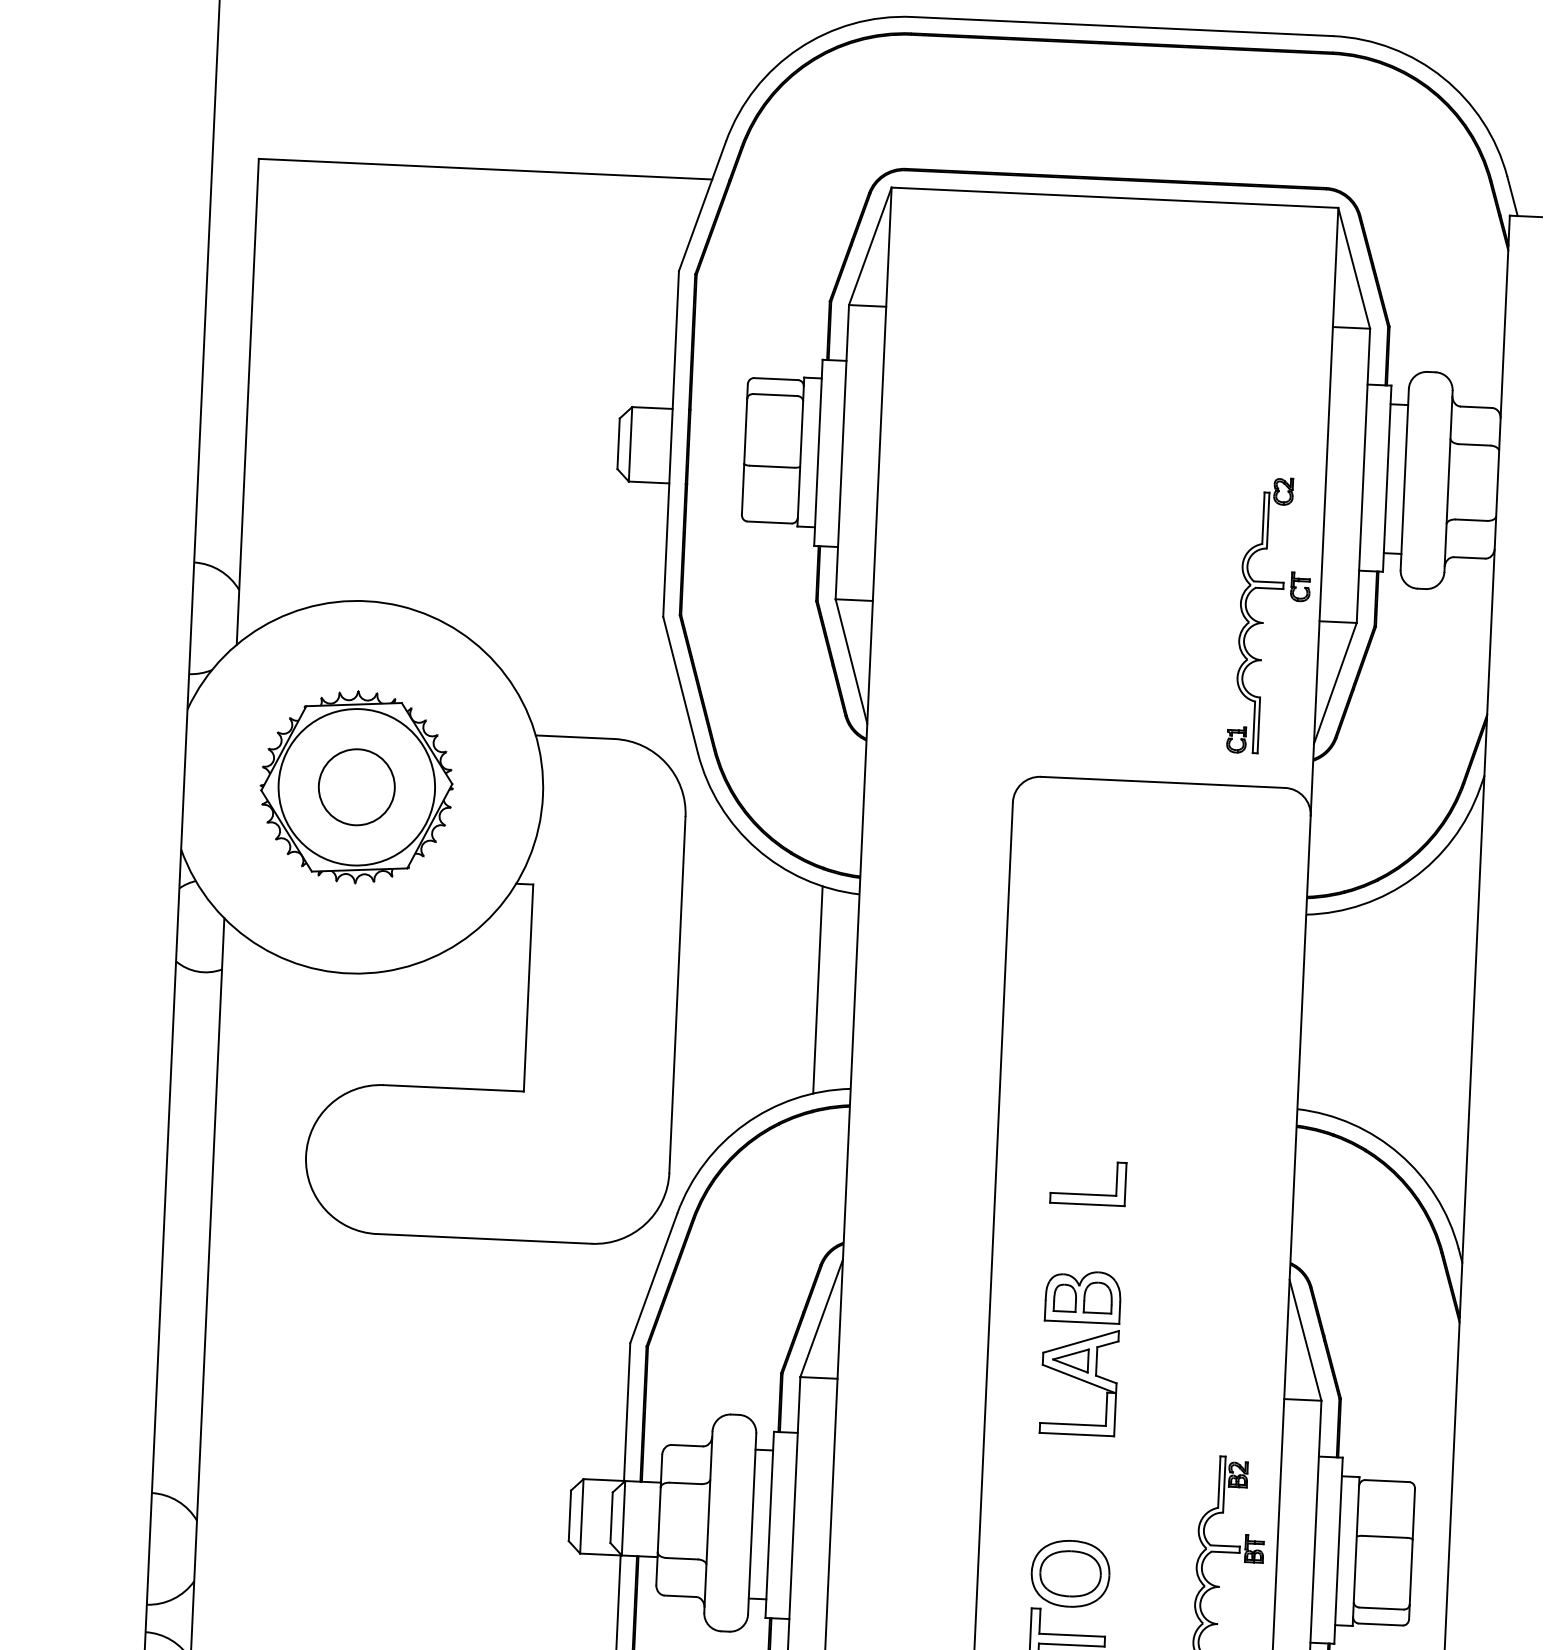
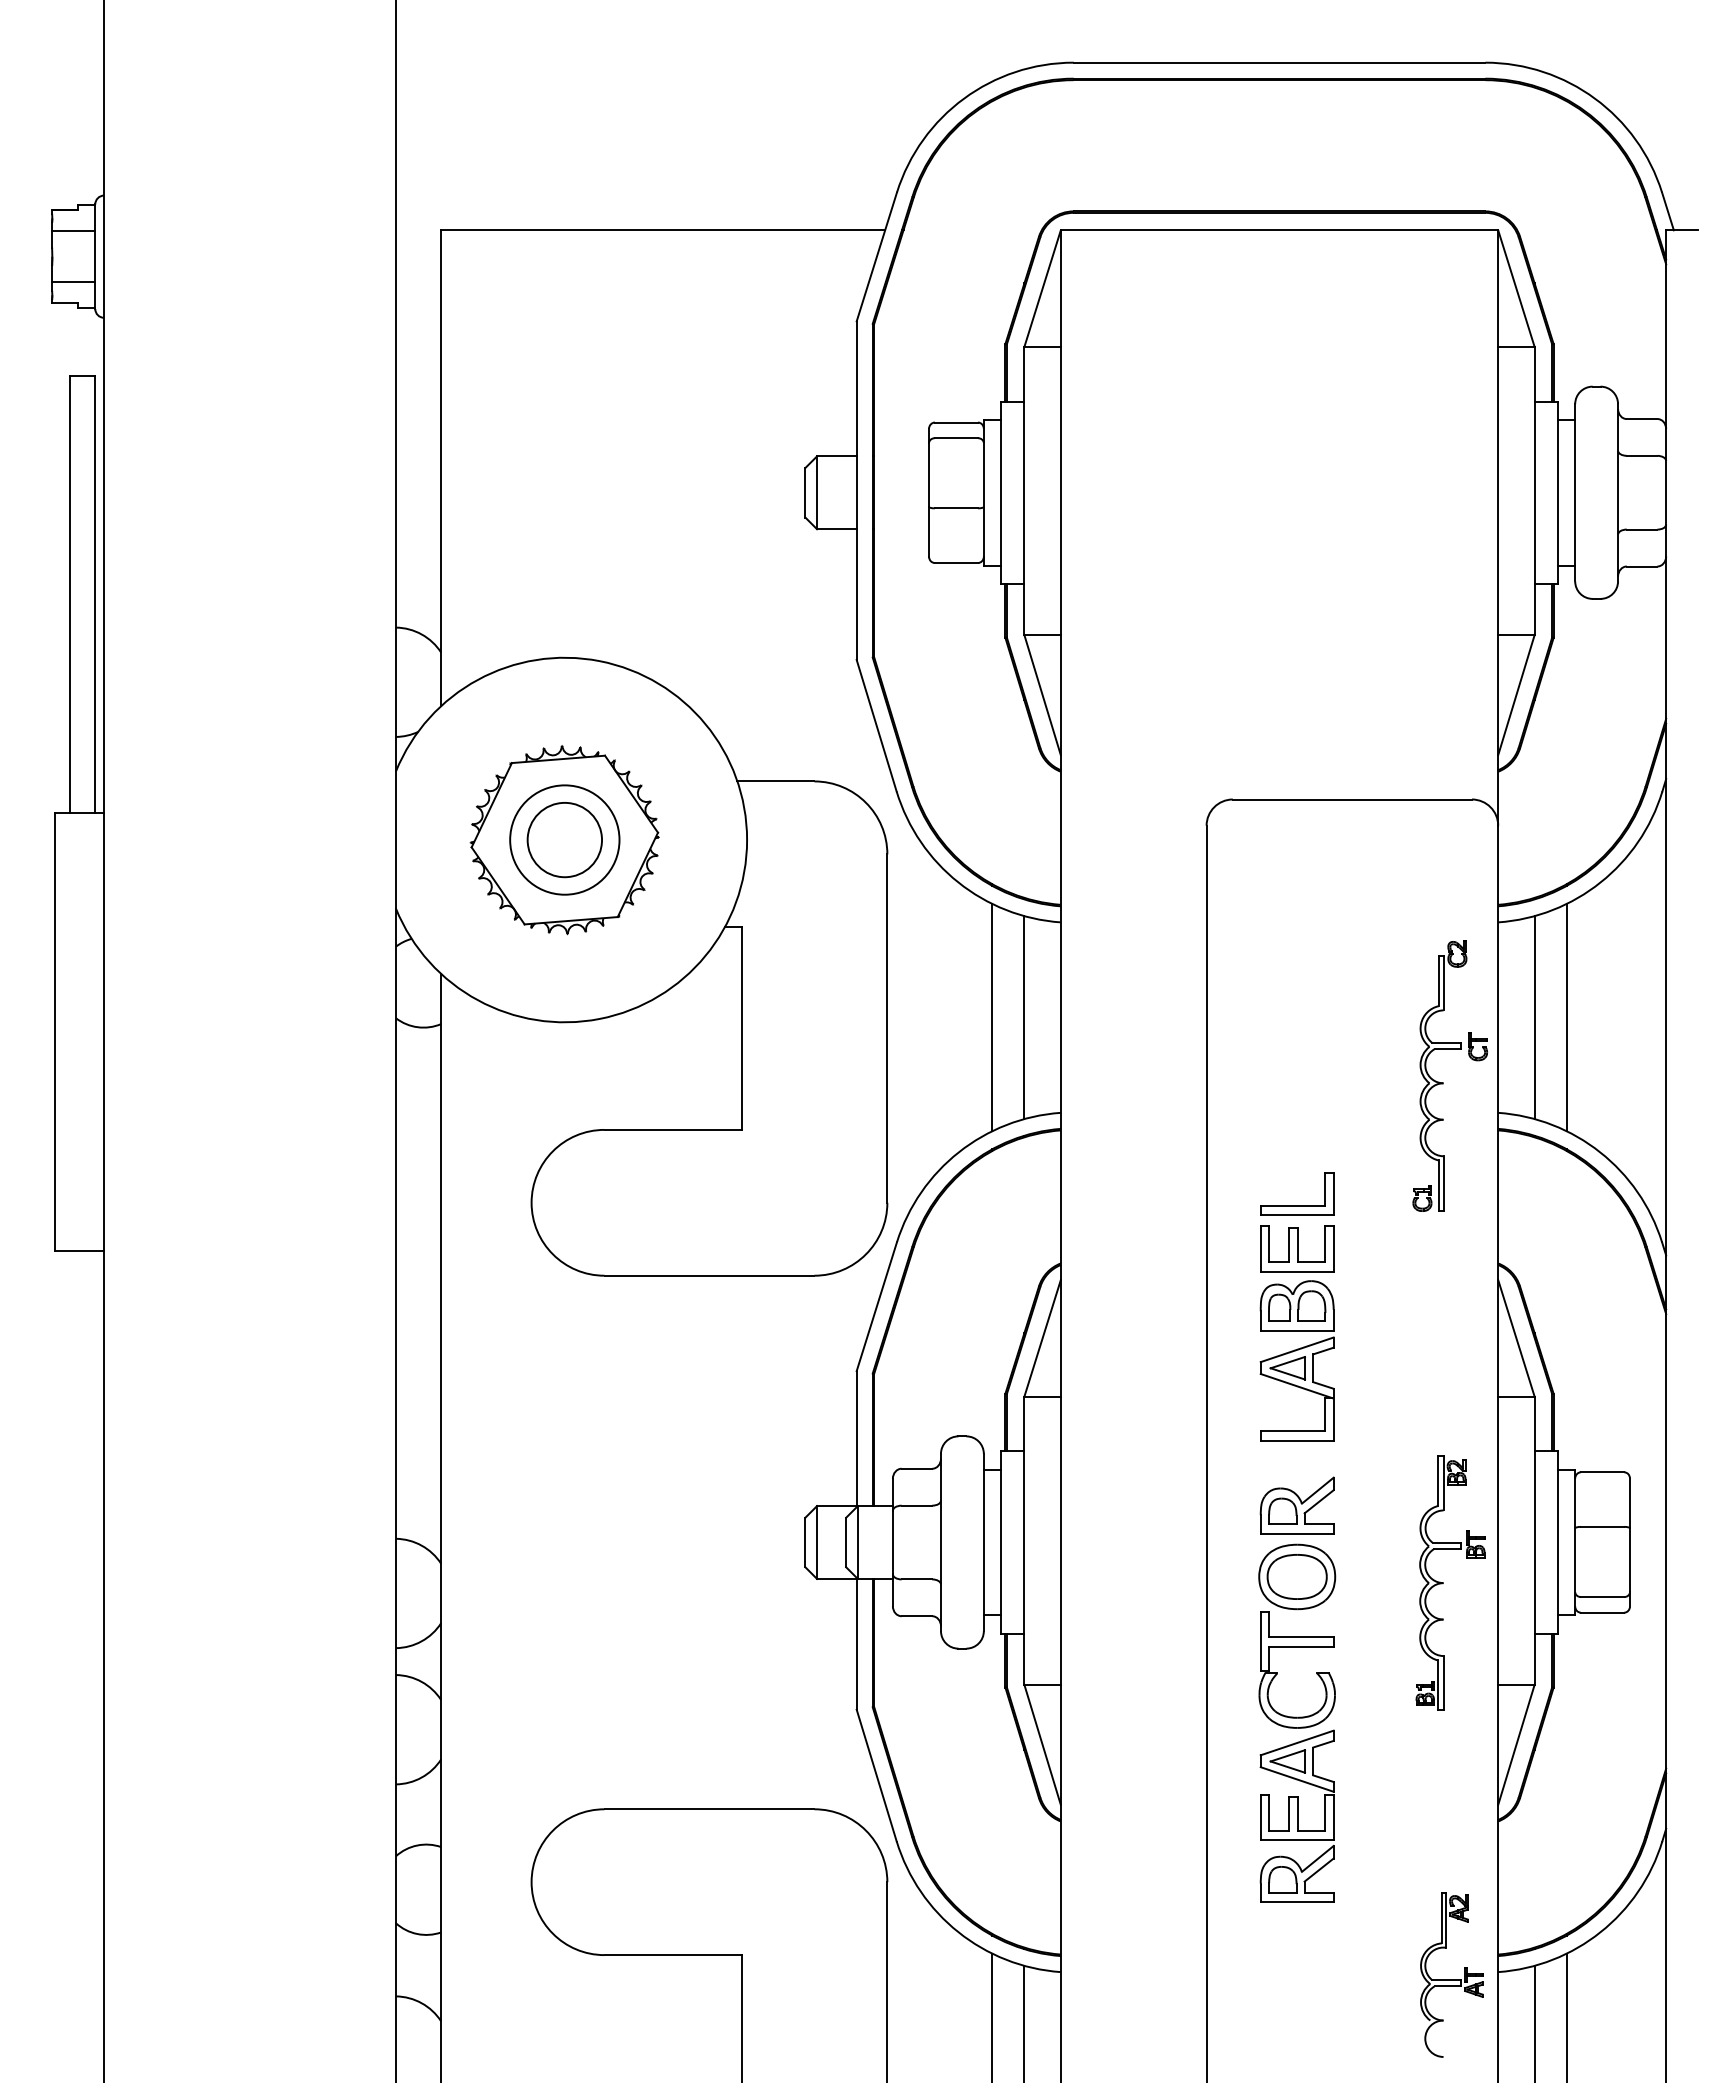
part: (1263, 622) -> (1443, 1082), moved
circle: (356, 786) -> (564, 839), size x0.71
line: (785, 988) -> (992, 1017), added
line: (1338, 1013) -> (1534, 1017), added
line: (1371, 1014) -> (1566, 1017), added
part: (1086, 1238) -> (1297, 1248), added
part: (1073, 1500) -> (1296, 1505), added

